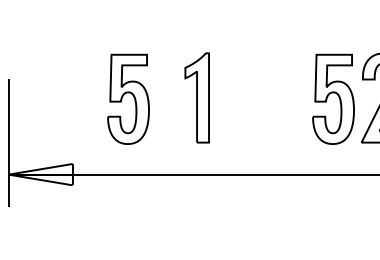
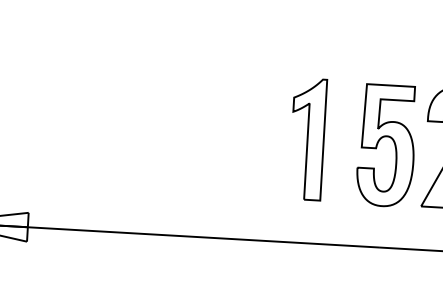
part: (196, 97) -> (306, 138), moved
part: (128, 98) -> (109, 128), removed

